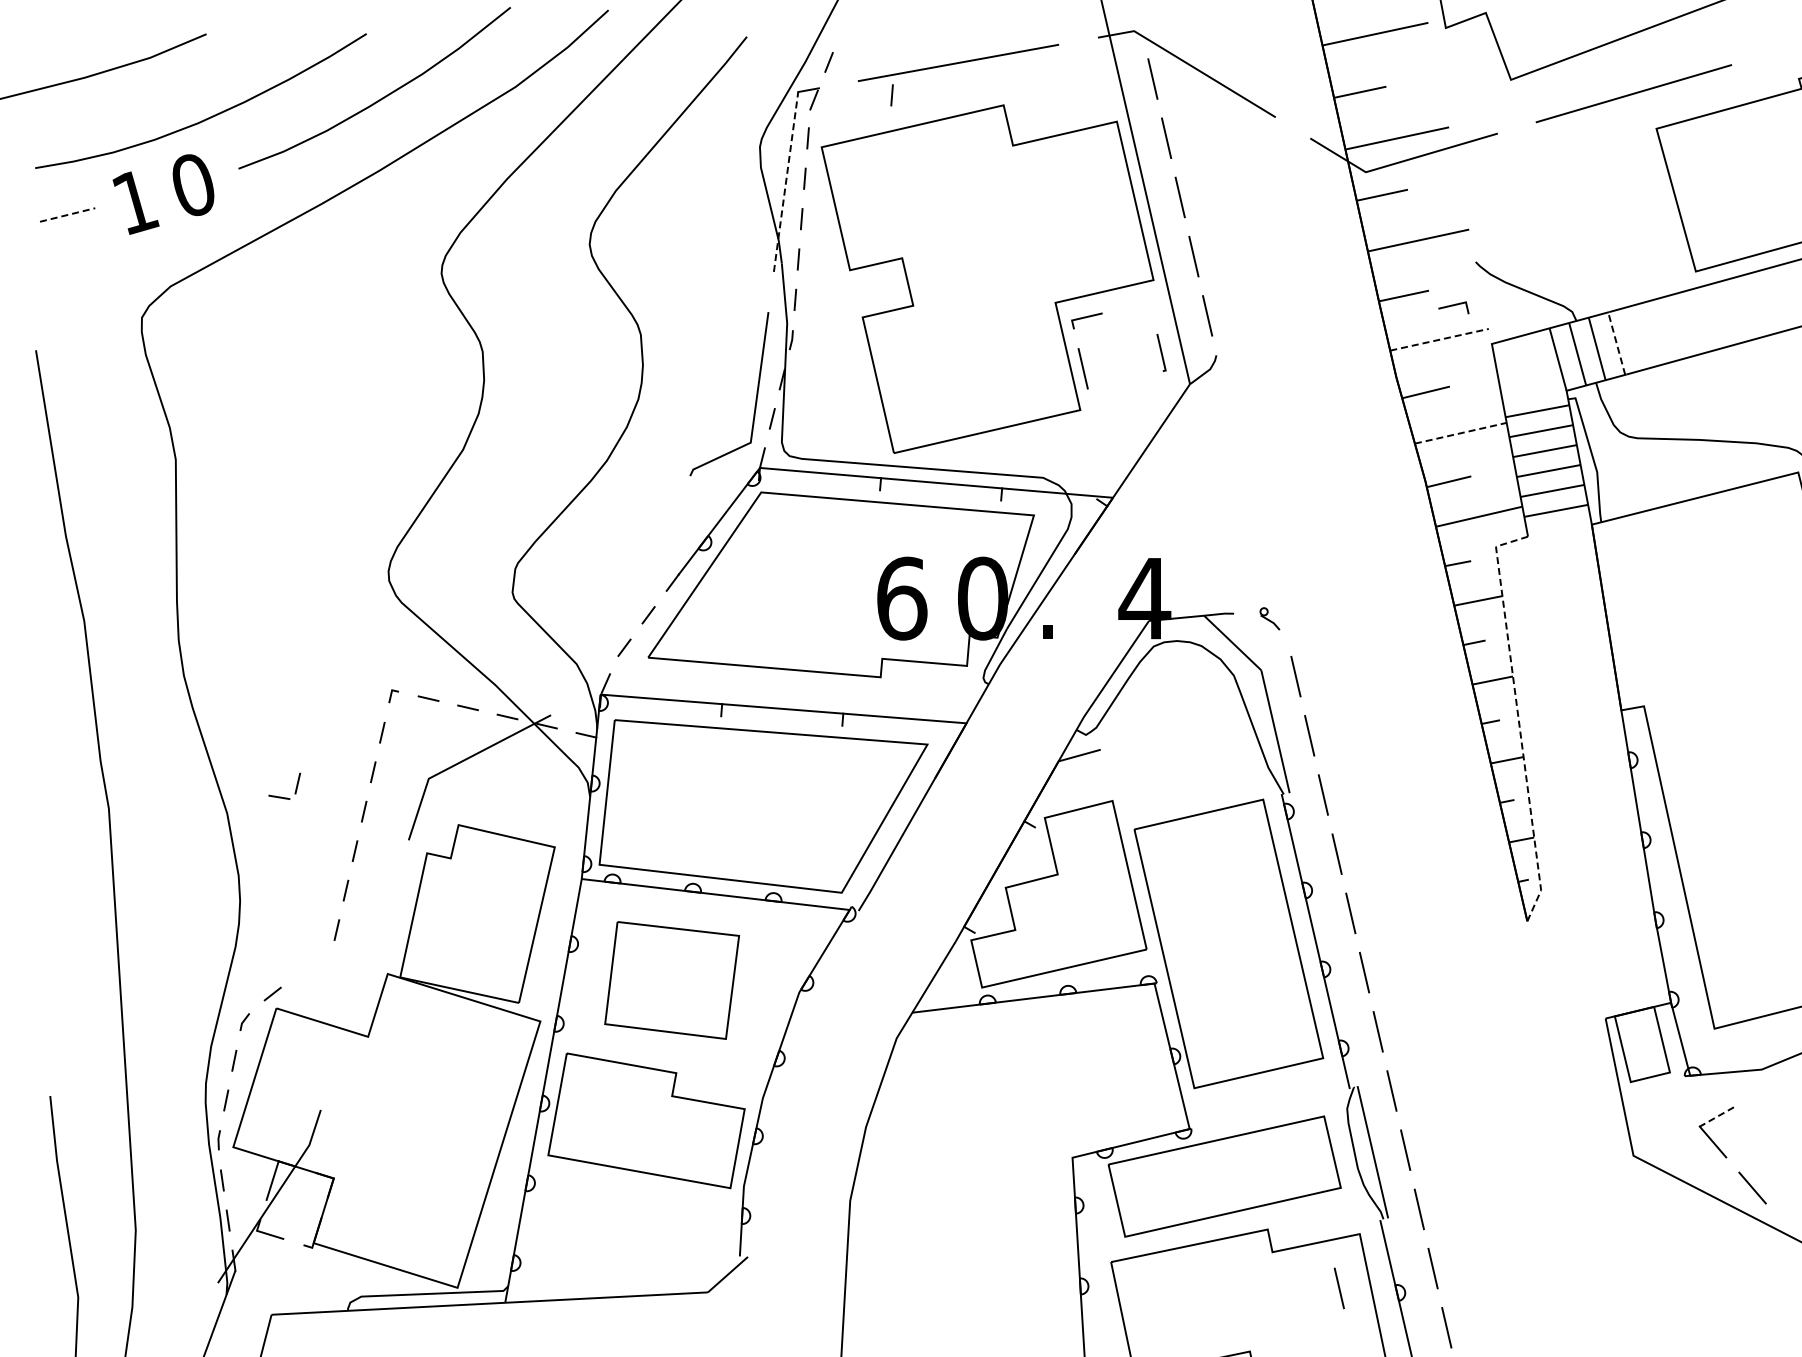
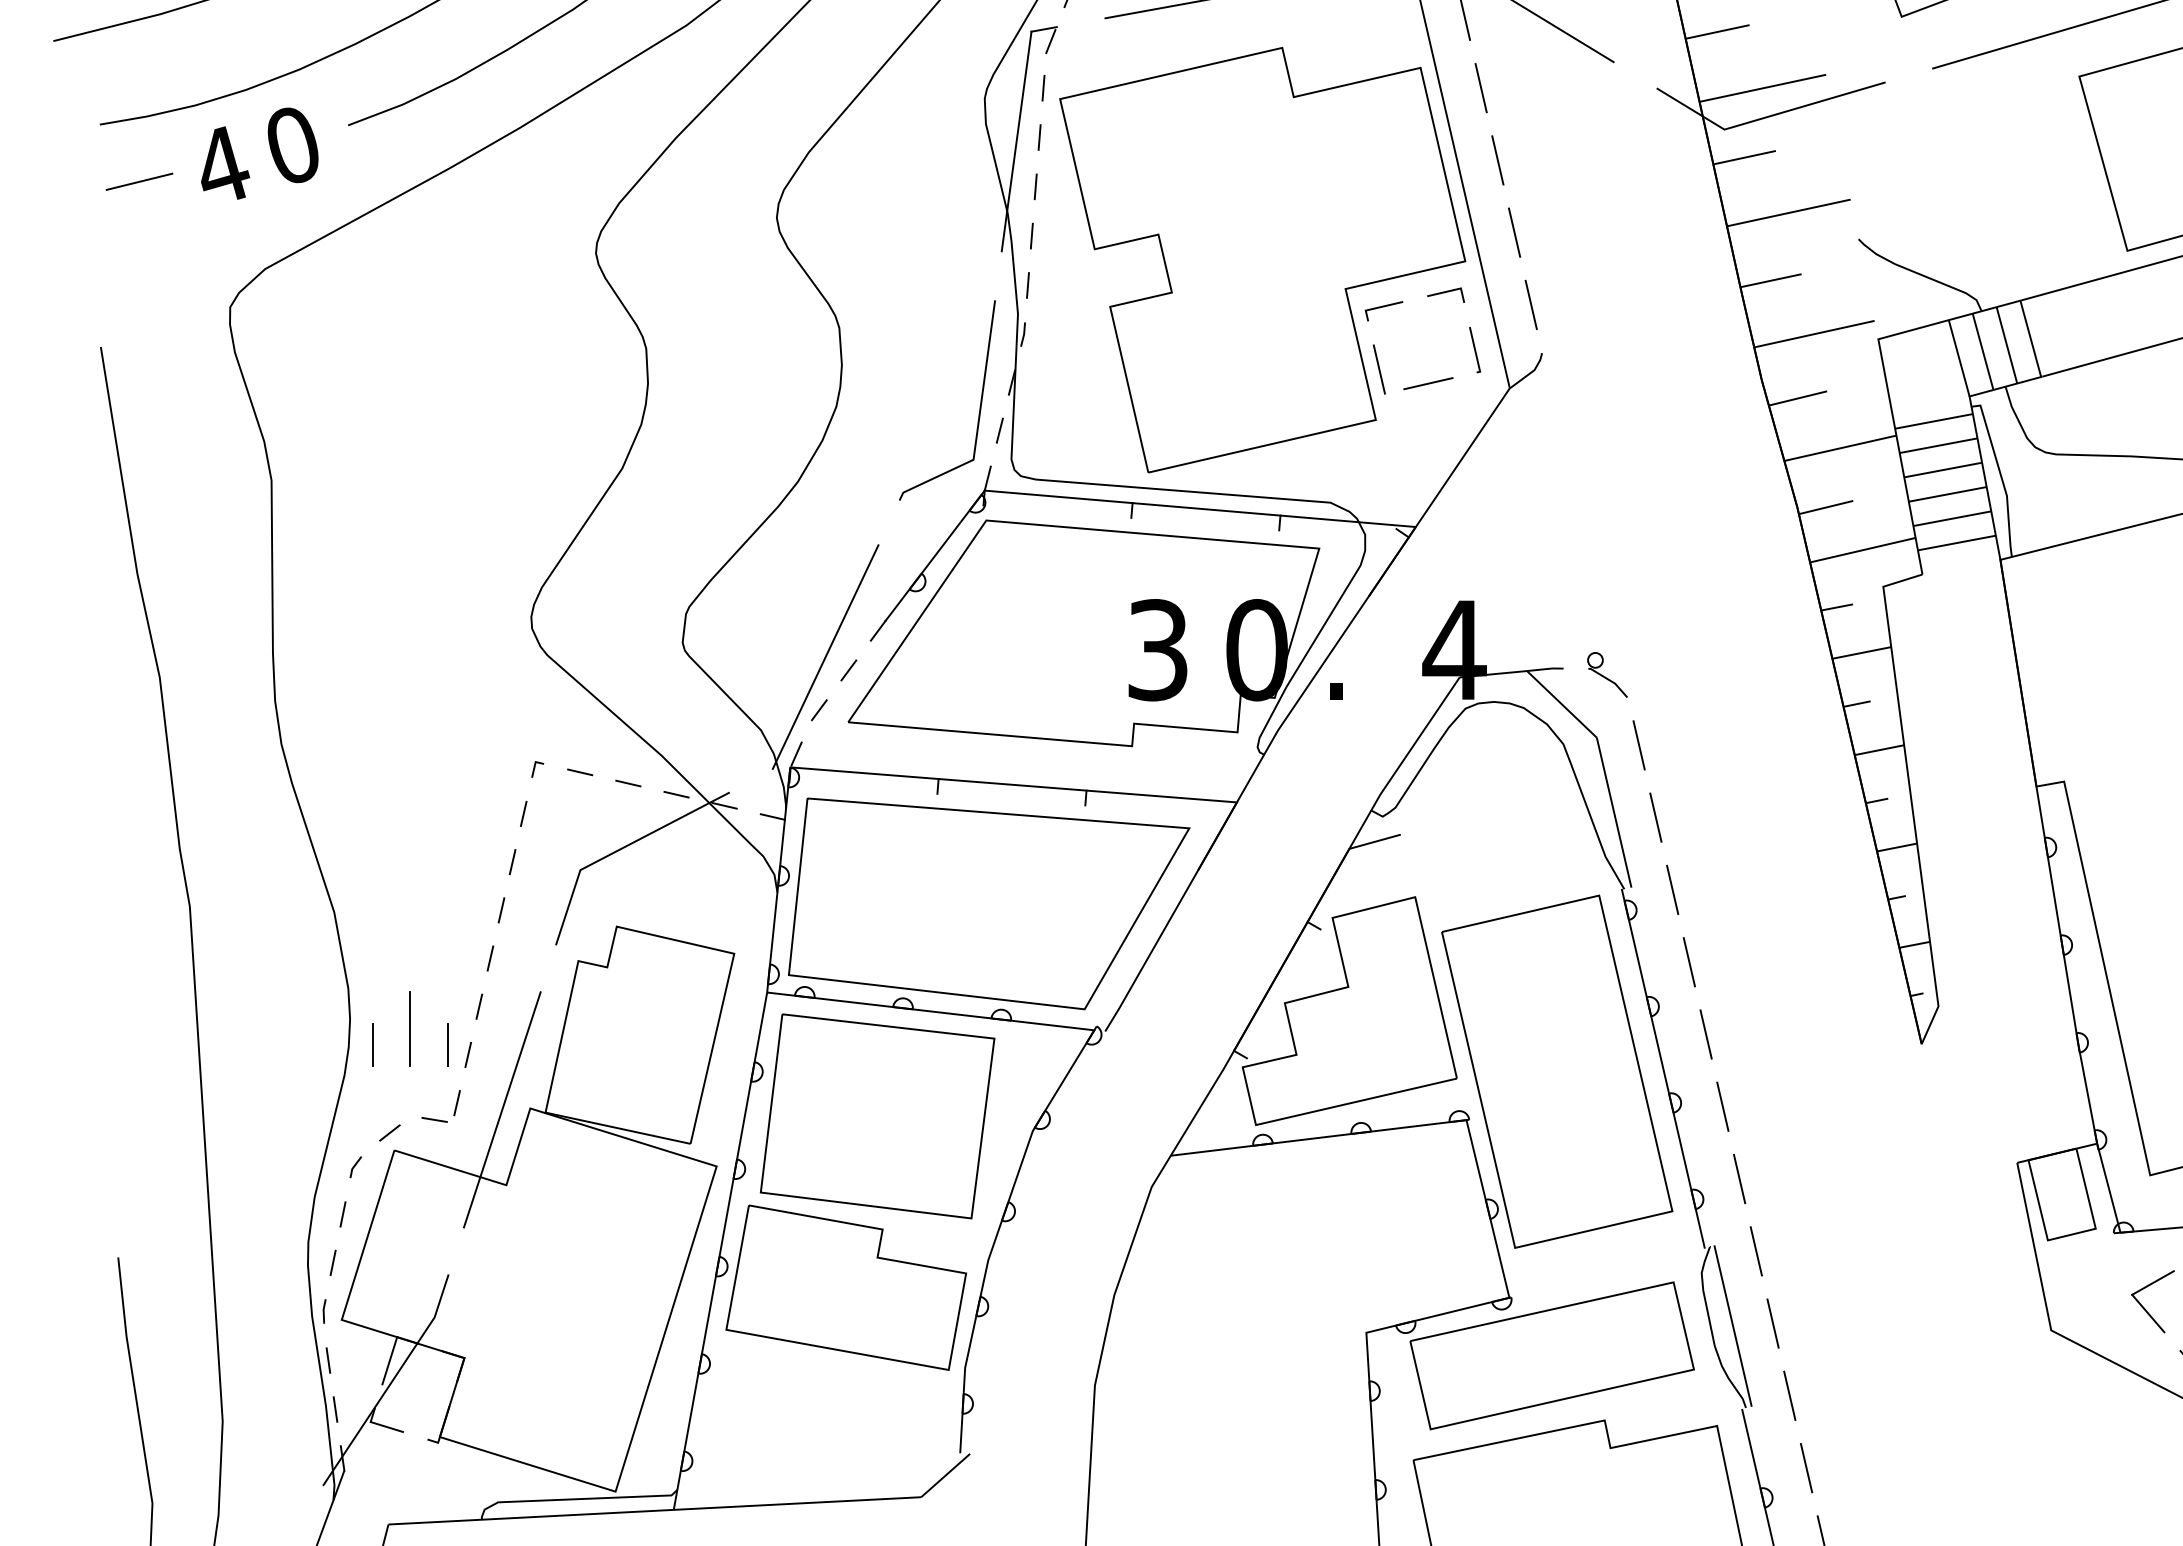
line: (891, 95) -> (1145, 35), removed
line: (786, 181) -> (1017, 140), dashed -> solid
text: (135, 201) -> (222, 165), 1 -> 4
line: (68, 214) -> (140, 181), dashed -> solid
line: (1453, 306) -> (1445, 293), moved
line: (1440, 339) -> (1815, 333), dashed -> solid
line: (1616, 343) -> (2030, 338), dashed -> solid
line: (1123, 379) -> (1428, 382), added
line: (1461, 433) -> (1841, 448), dashed -> solid
text: (902, 598) -> (1158, 650), 6 -> 3
line: (629, 603) -> (825, 656), added
part: (1269, 618) -> (1606, 674), size x1.67
line: (1518, 718) -> (1910, 796), dashed -> solid
part: (295, 788) -> (454, 1109), moved
line: (289, 908) -> (410, 1028), added
line: (258, 921) -> (372, 1044), added
line: (319, 922) -> (446, 1045), added
line: (364, 974) -> (501, 1109), added
part: (671, 980) -> (876, 1116), size x1.43
line: (1716, 1116) -> (2152, 1282), dashed -> solid
line: (1338, 1288) -> (1691, 1492), removed

